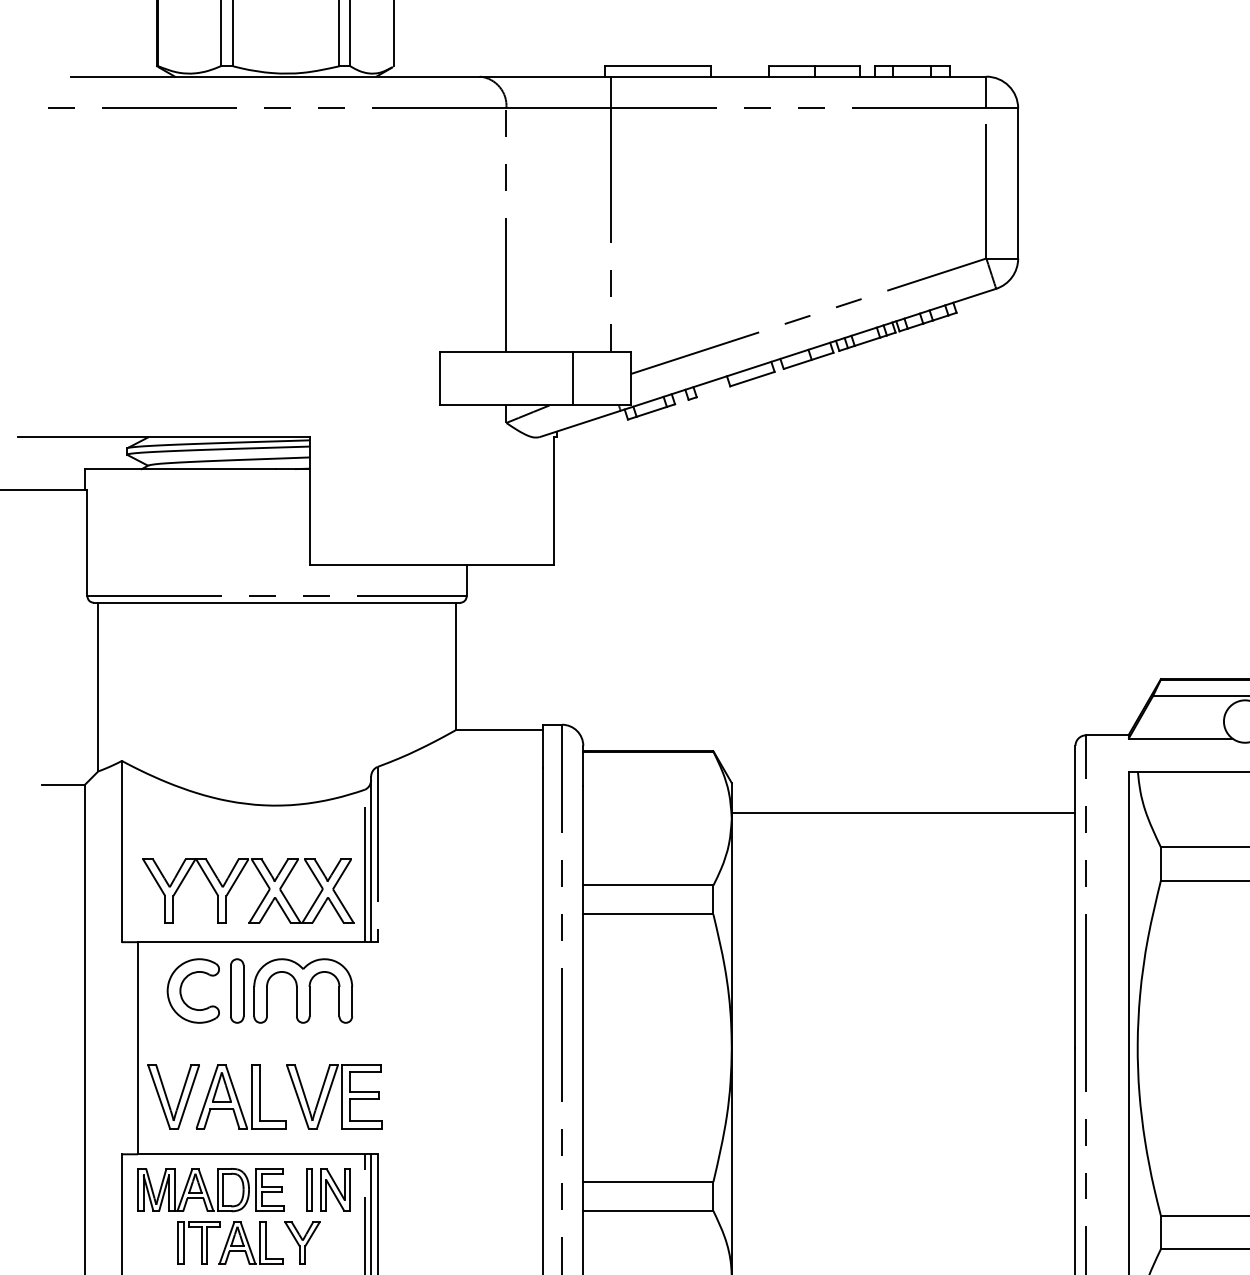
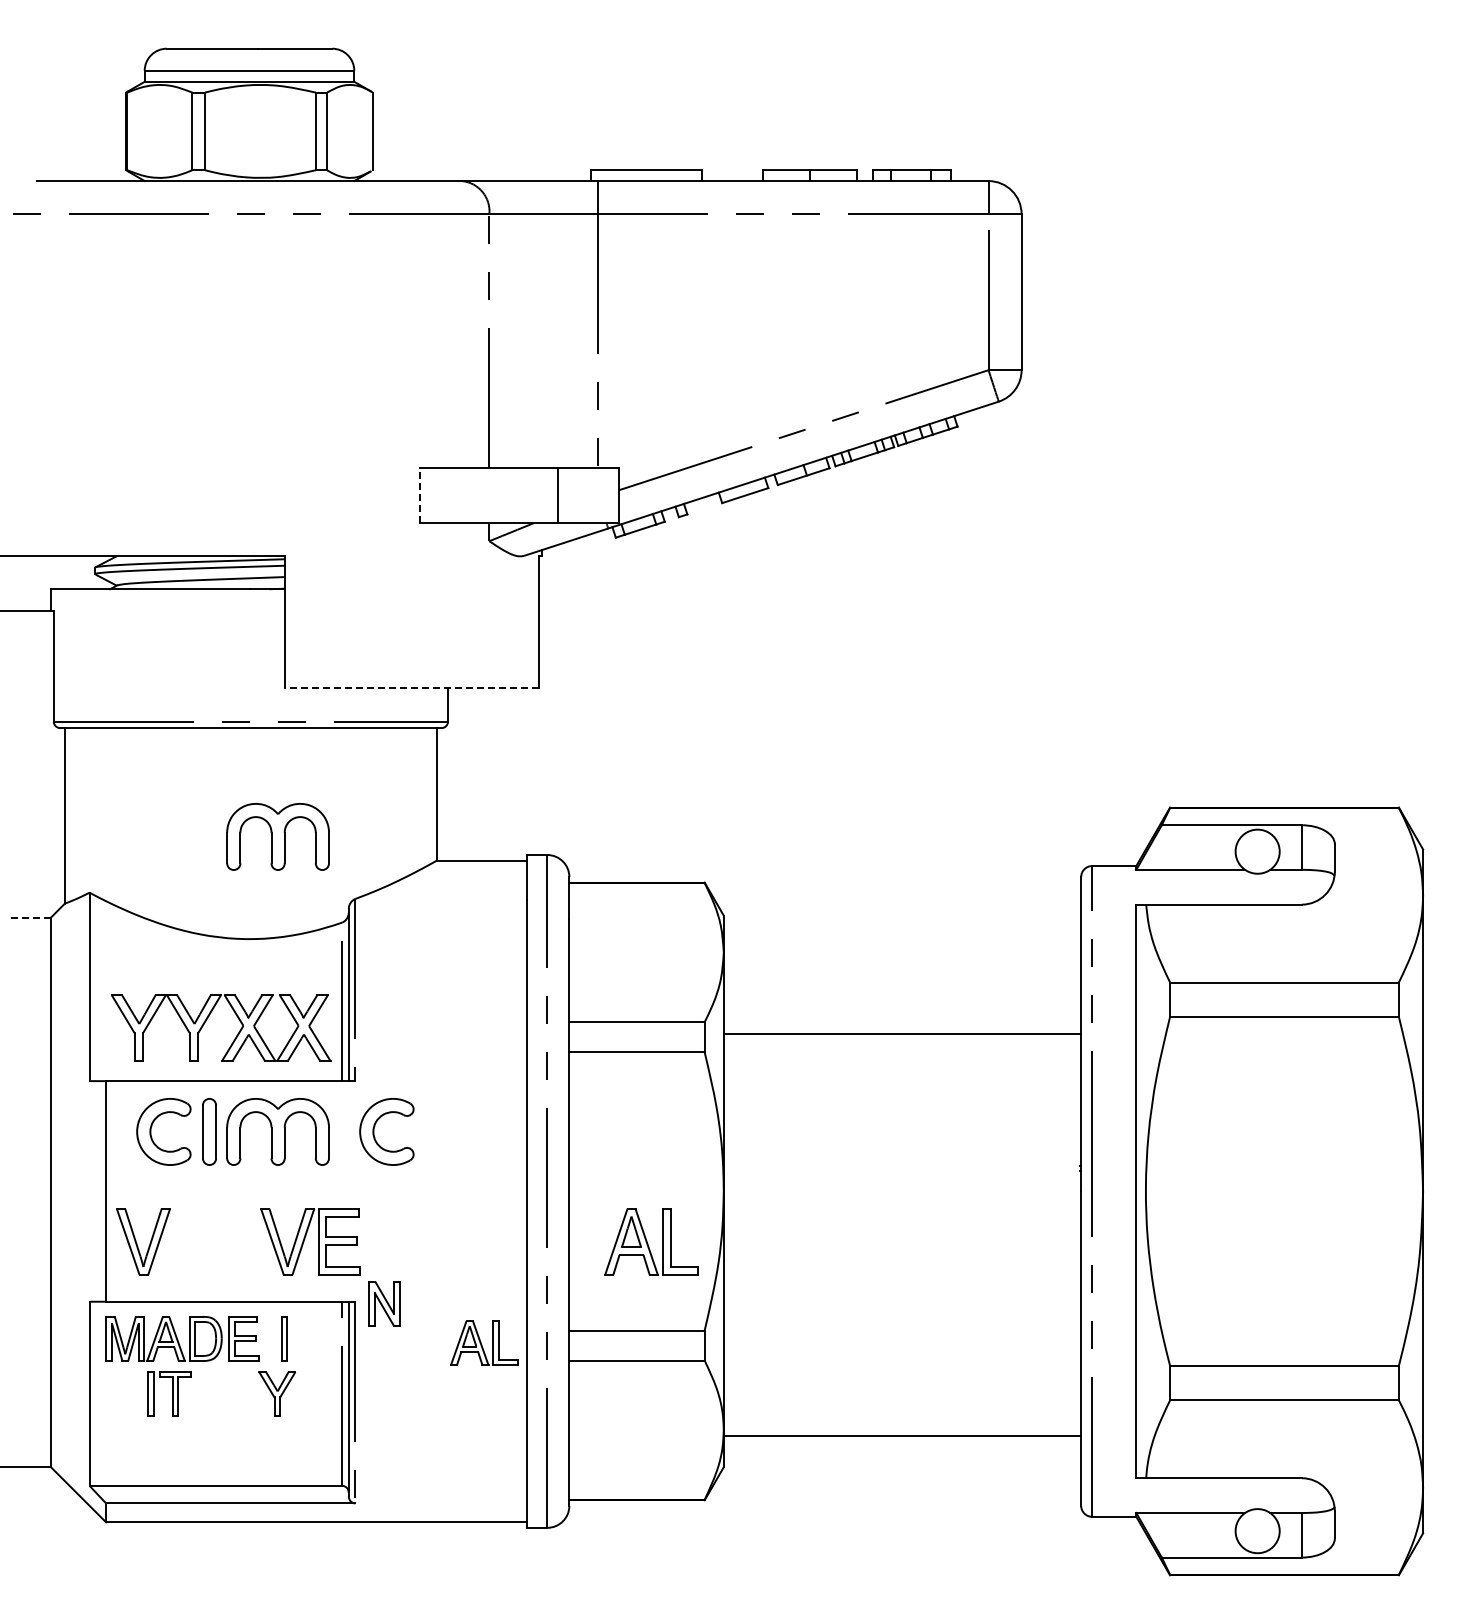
line: (440, 379) -> (420, 495), solid -> dashed
line: (431, 564) -> (411, 688), solid -> dashed
part: (302, 706) -> (277, 836), added
line: (63, 784) -> (28, 917), solid -> dashed
line: (903, 812) -> (902, 1033), moved
part: (395, 990) -> (374, 1131), added
part: (241, 1096) -> (651, 1241), moved
part: (335, 1189) -> (384, 1303), moved
part: (251, 1242) -> (484, 1342), moved

